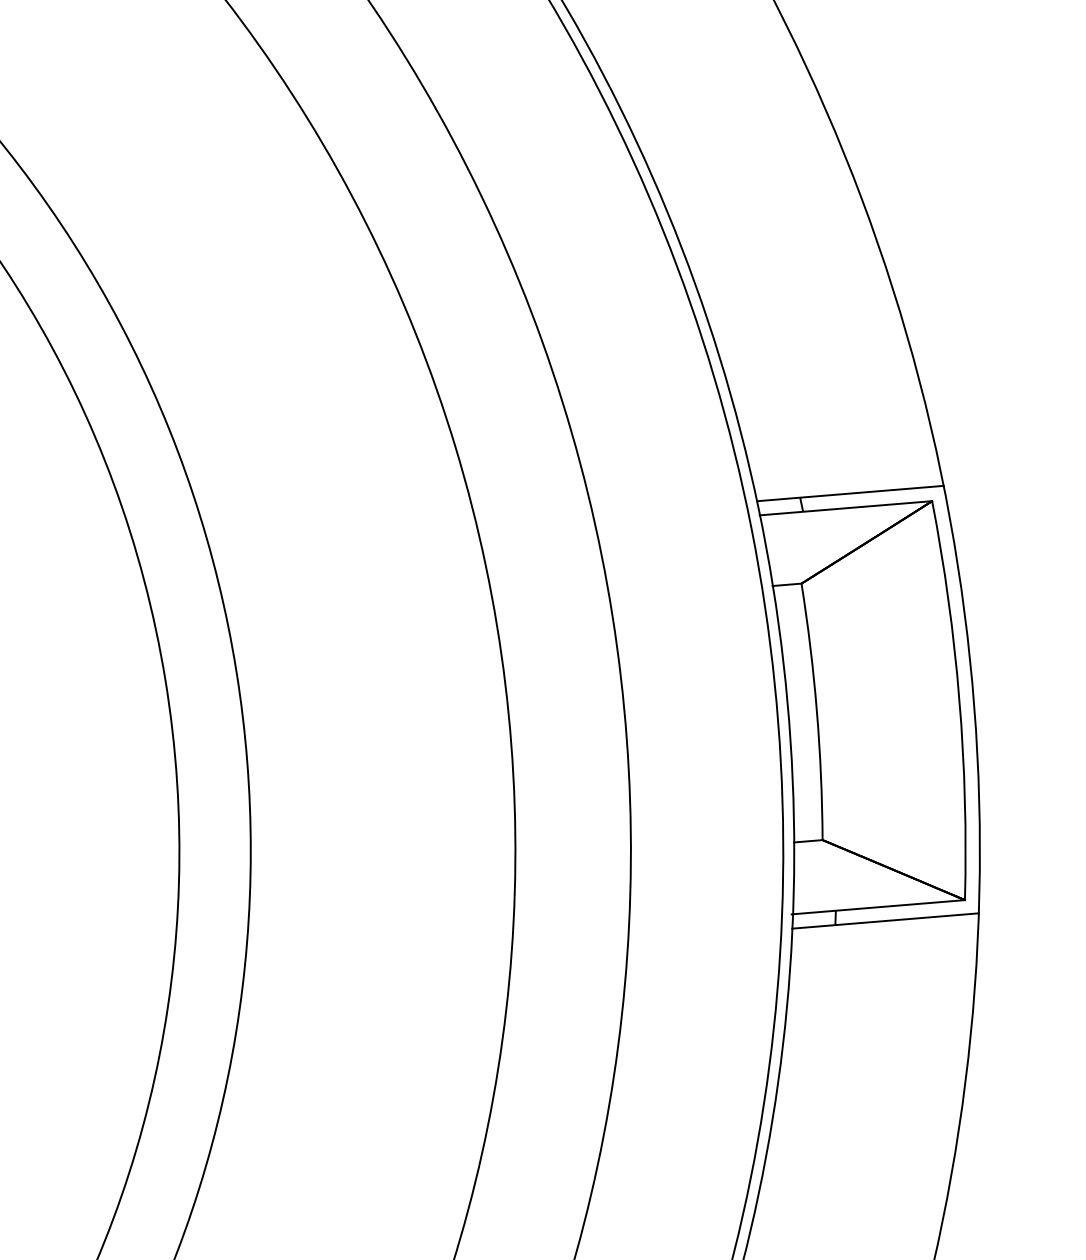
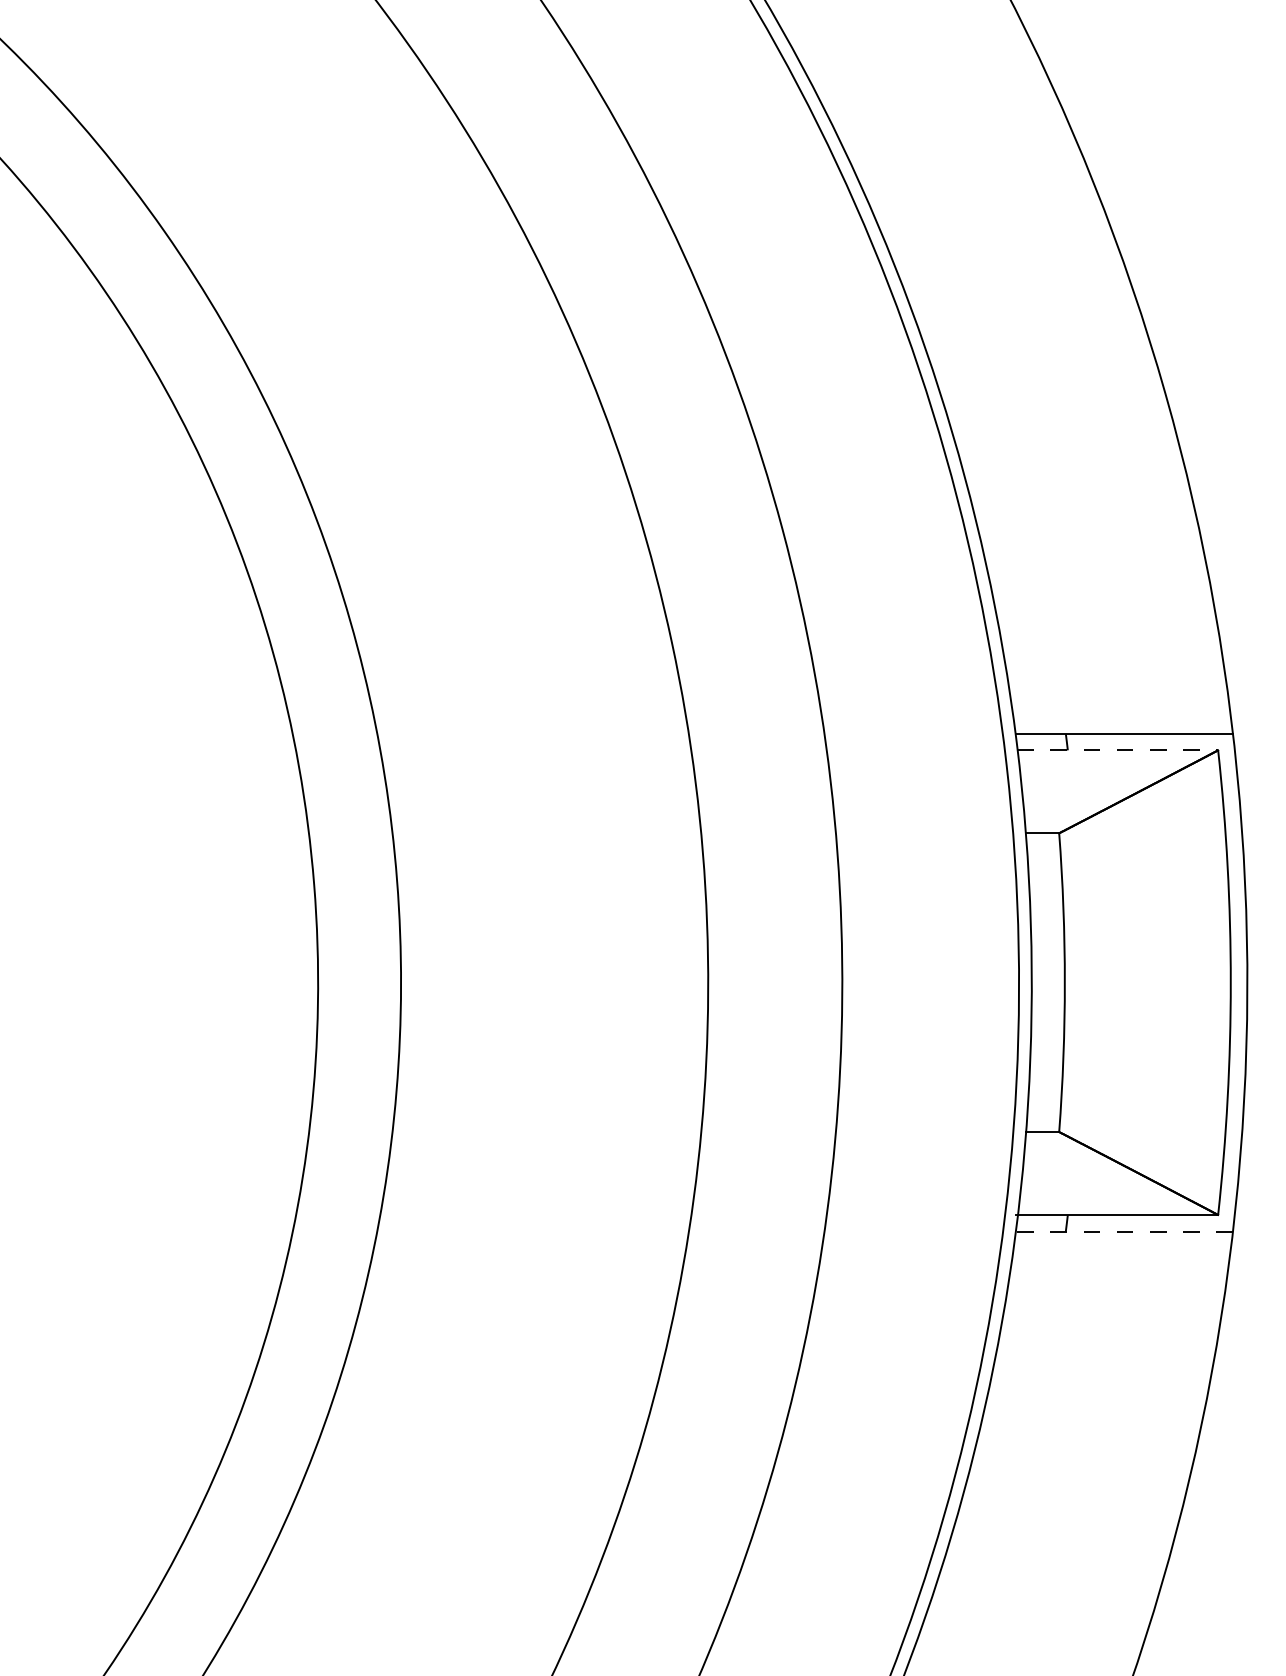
line: (846, 508) -> (1118, 750), solid -> dashed
line: (885, 920) -> (1124, 1231), solid -> dashed

